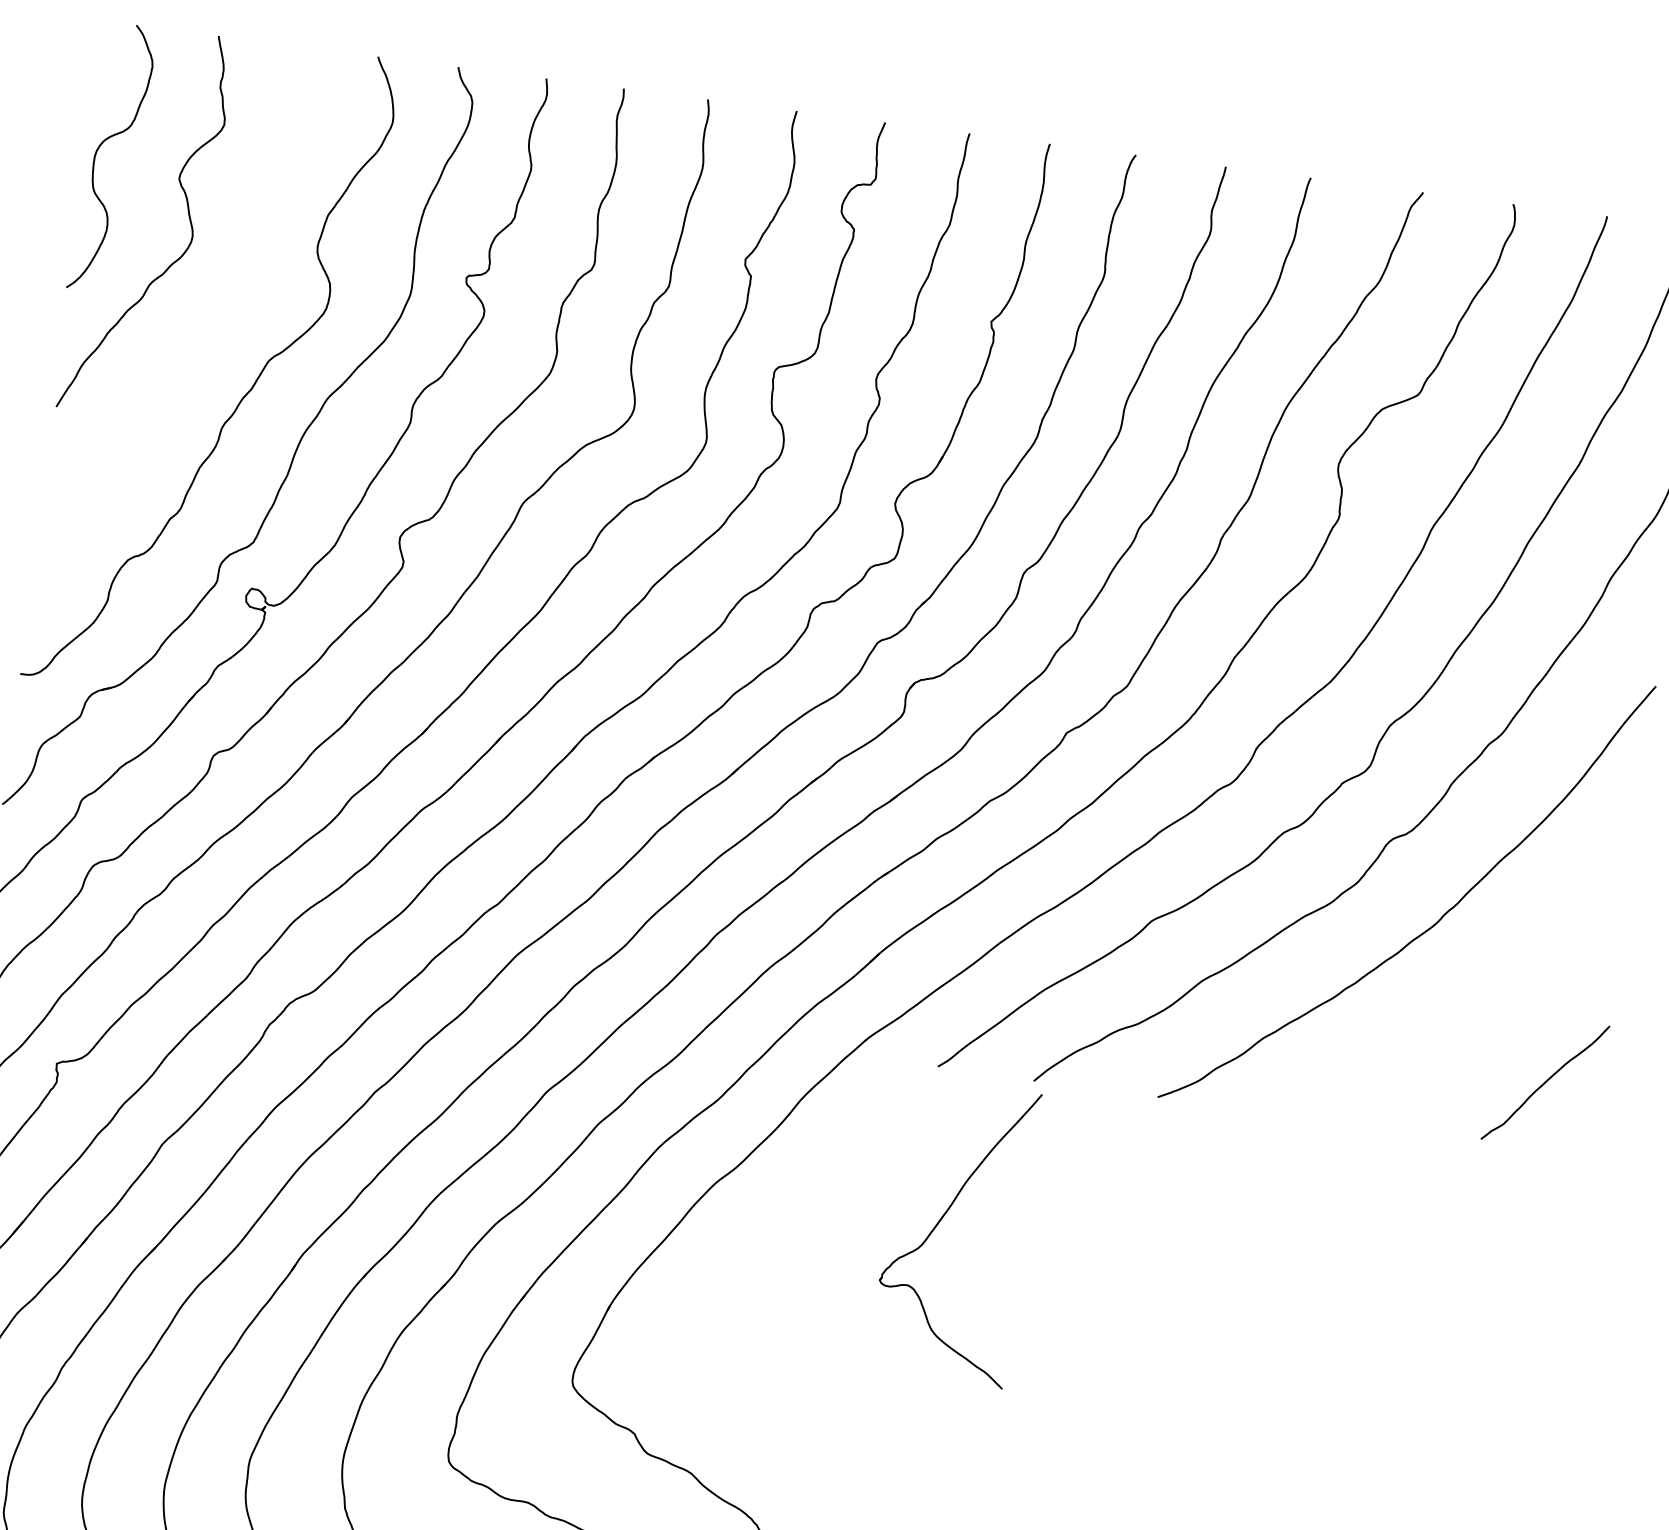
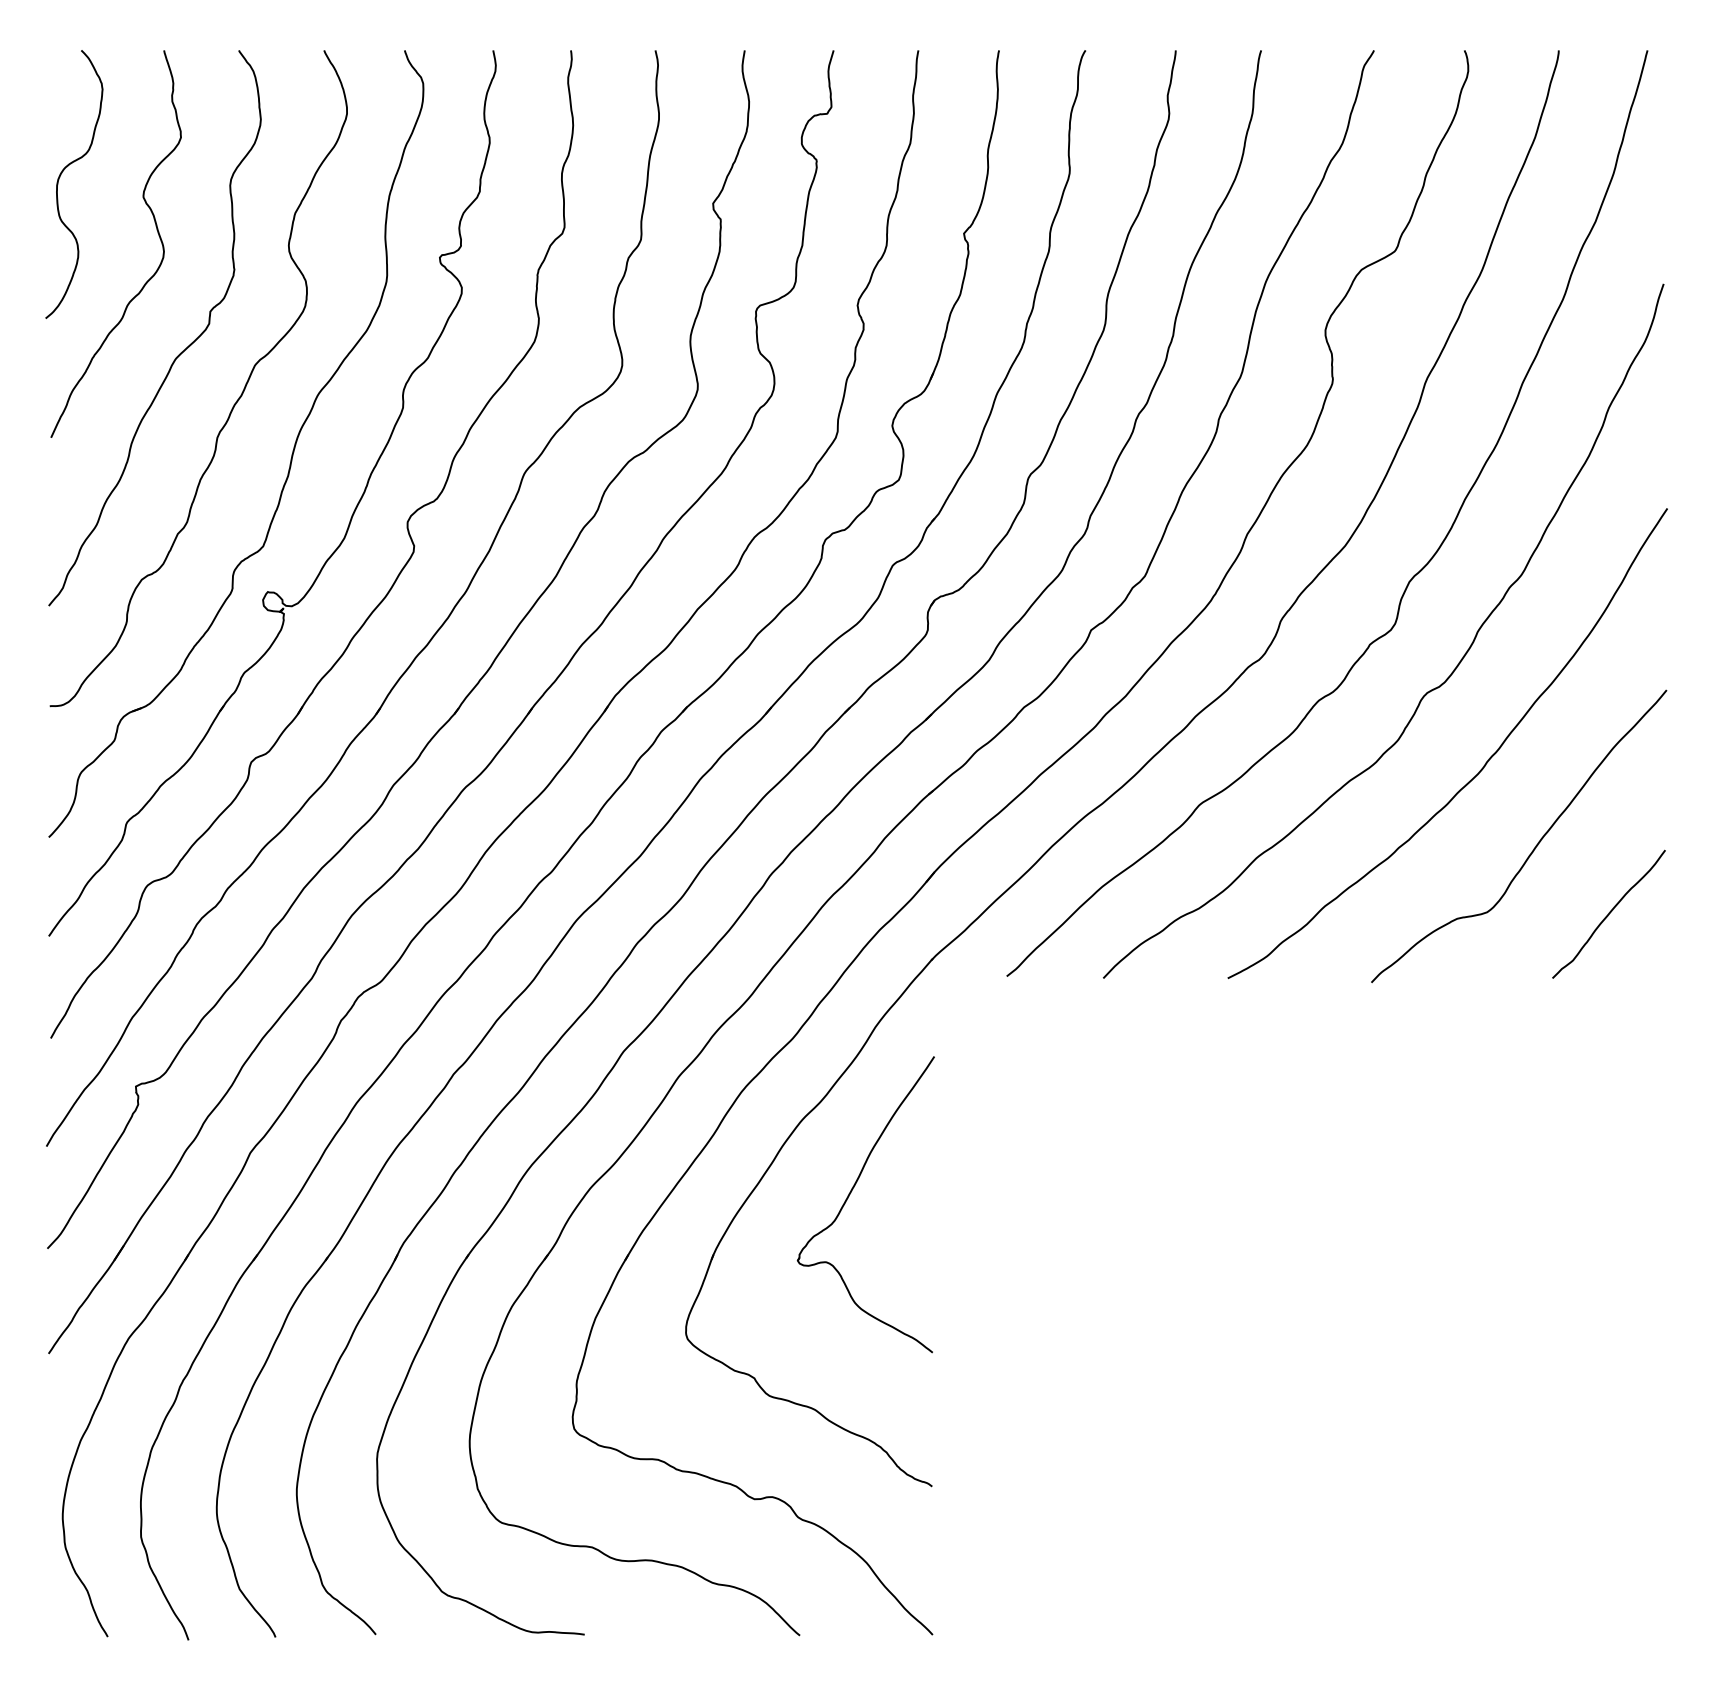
curve: (194, 339) -> (179, 353), added
curve: (1481, 1004) -> (1535, 845), added
part: (939, 1222) -> (849, 1196), moved

